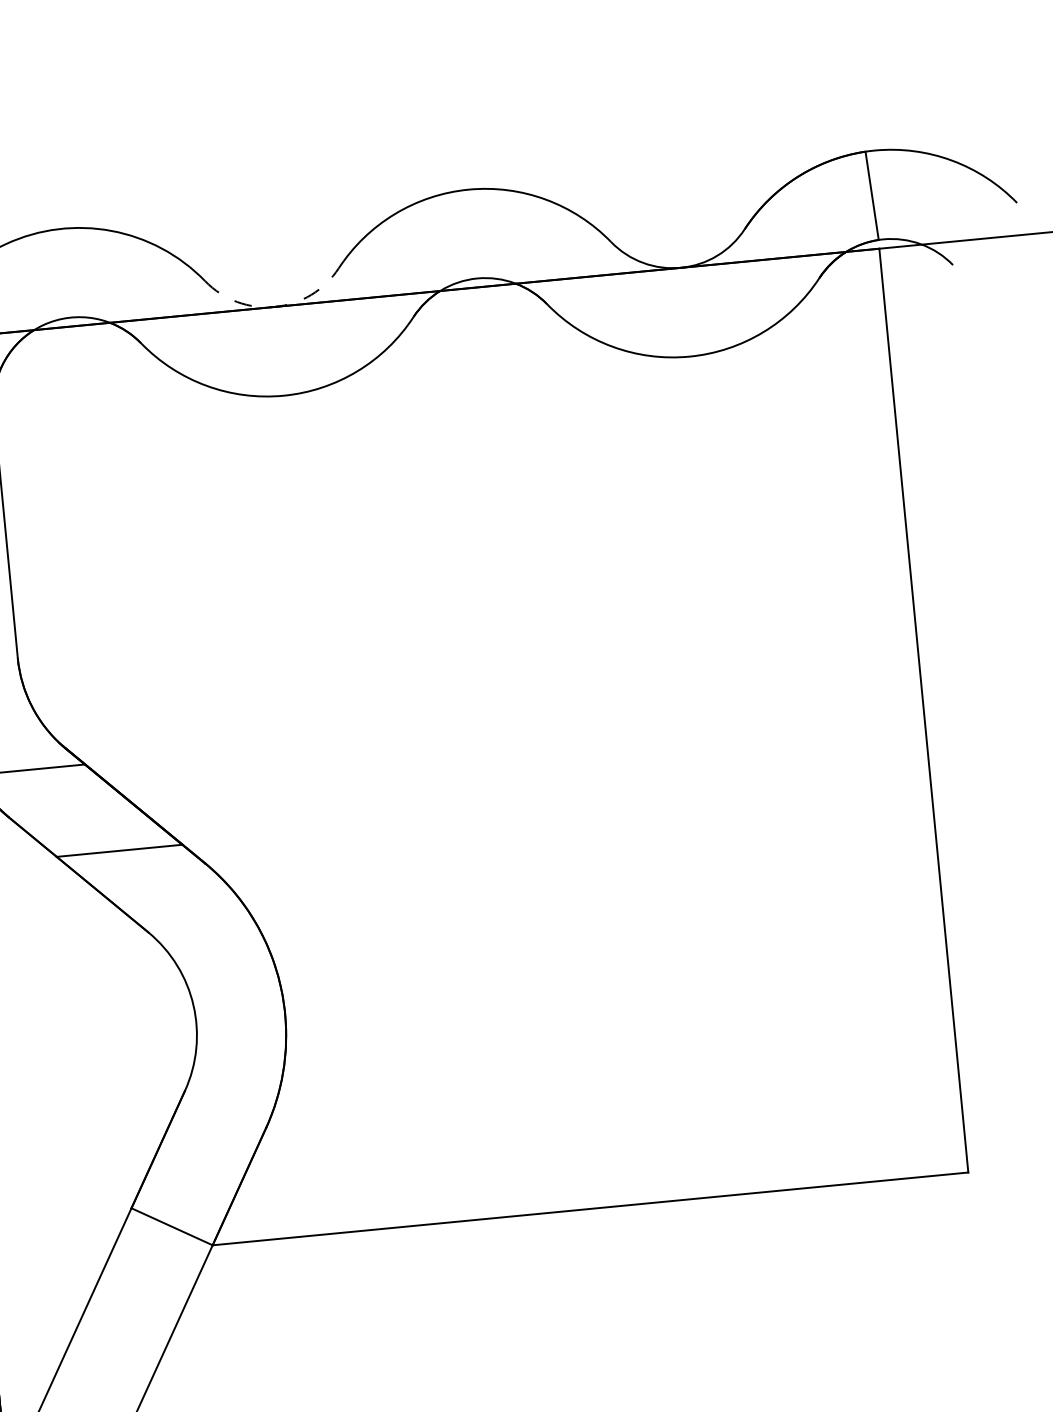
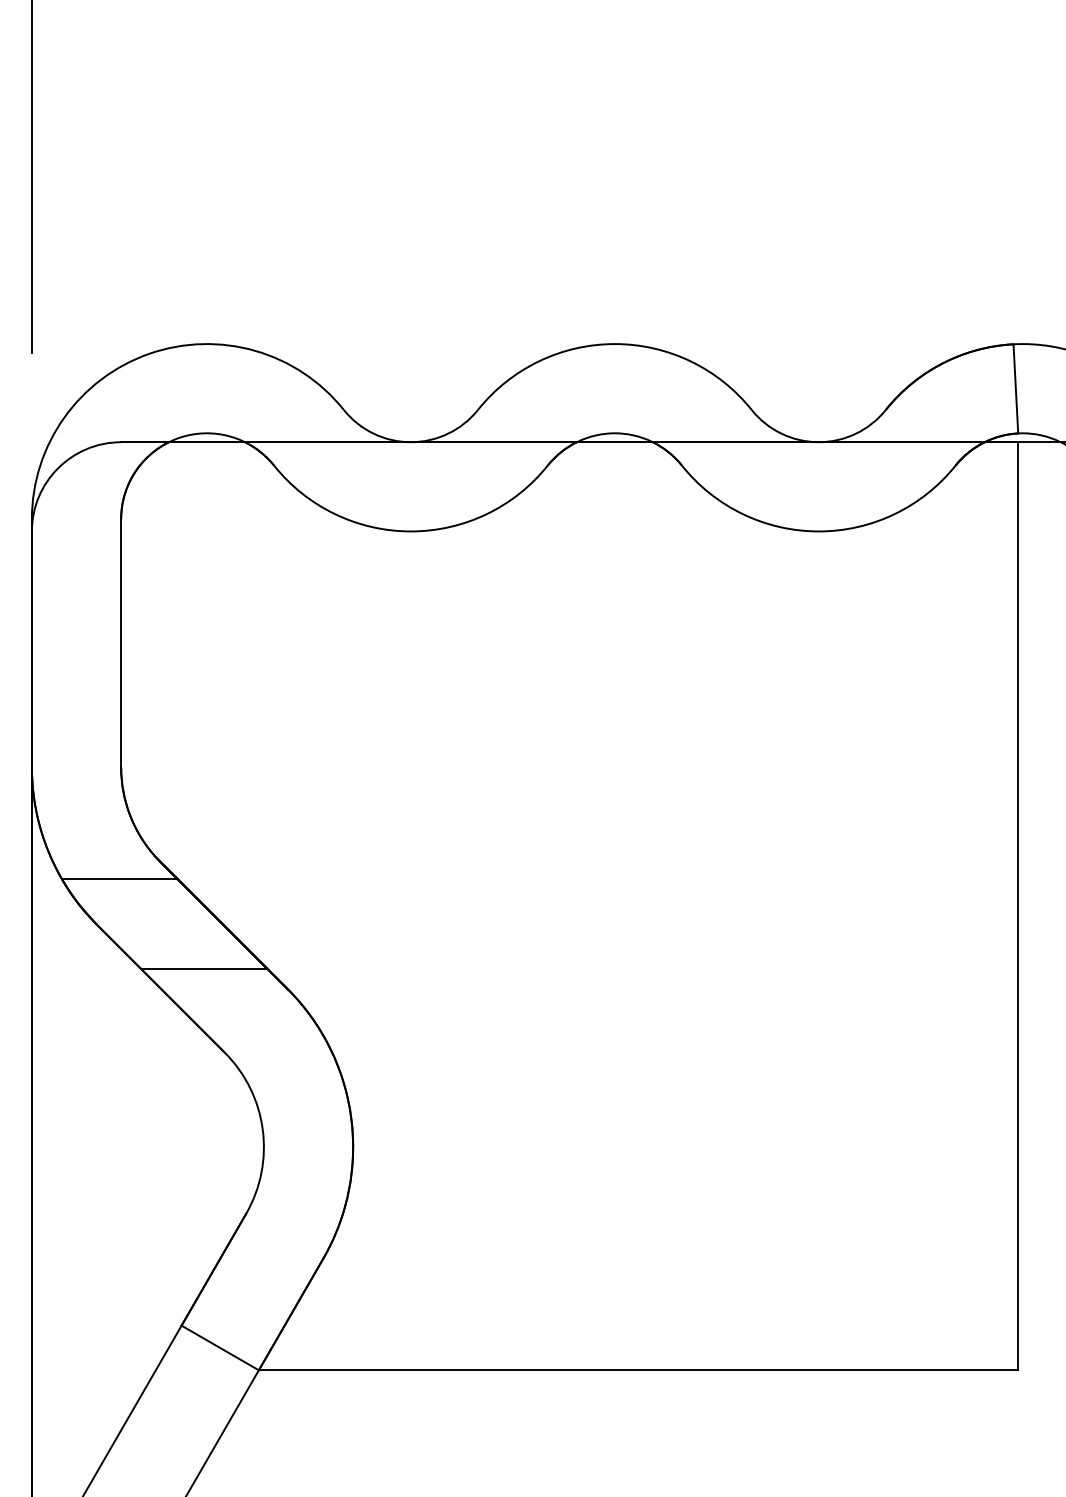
arc: (274, 307) -> (410, 442), dashed -> solid

